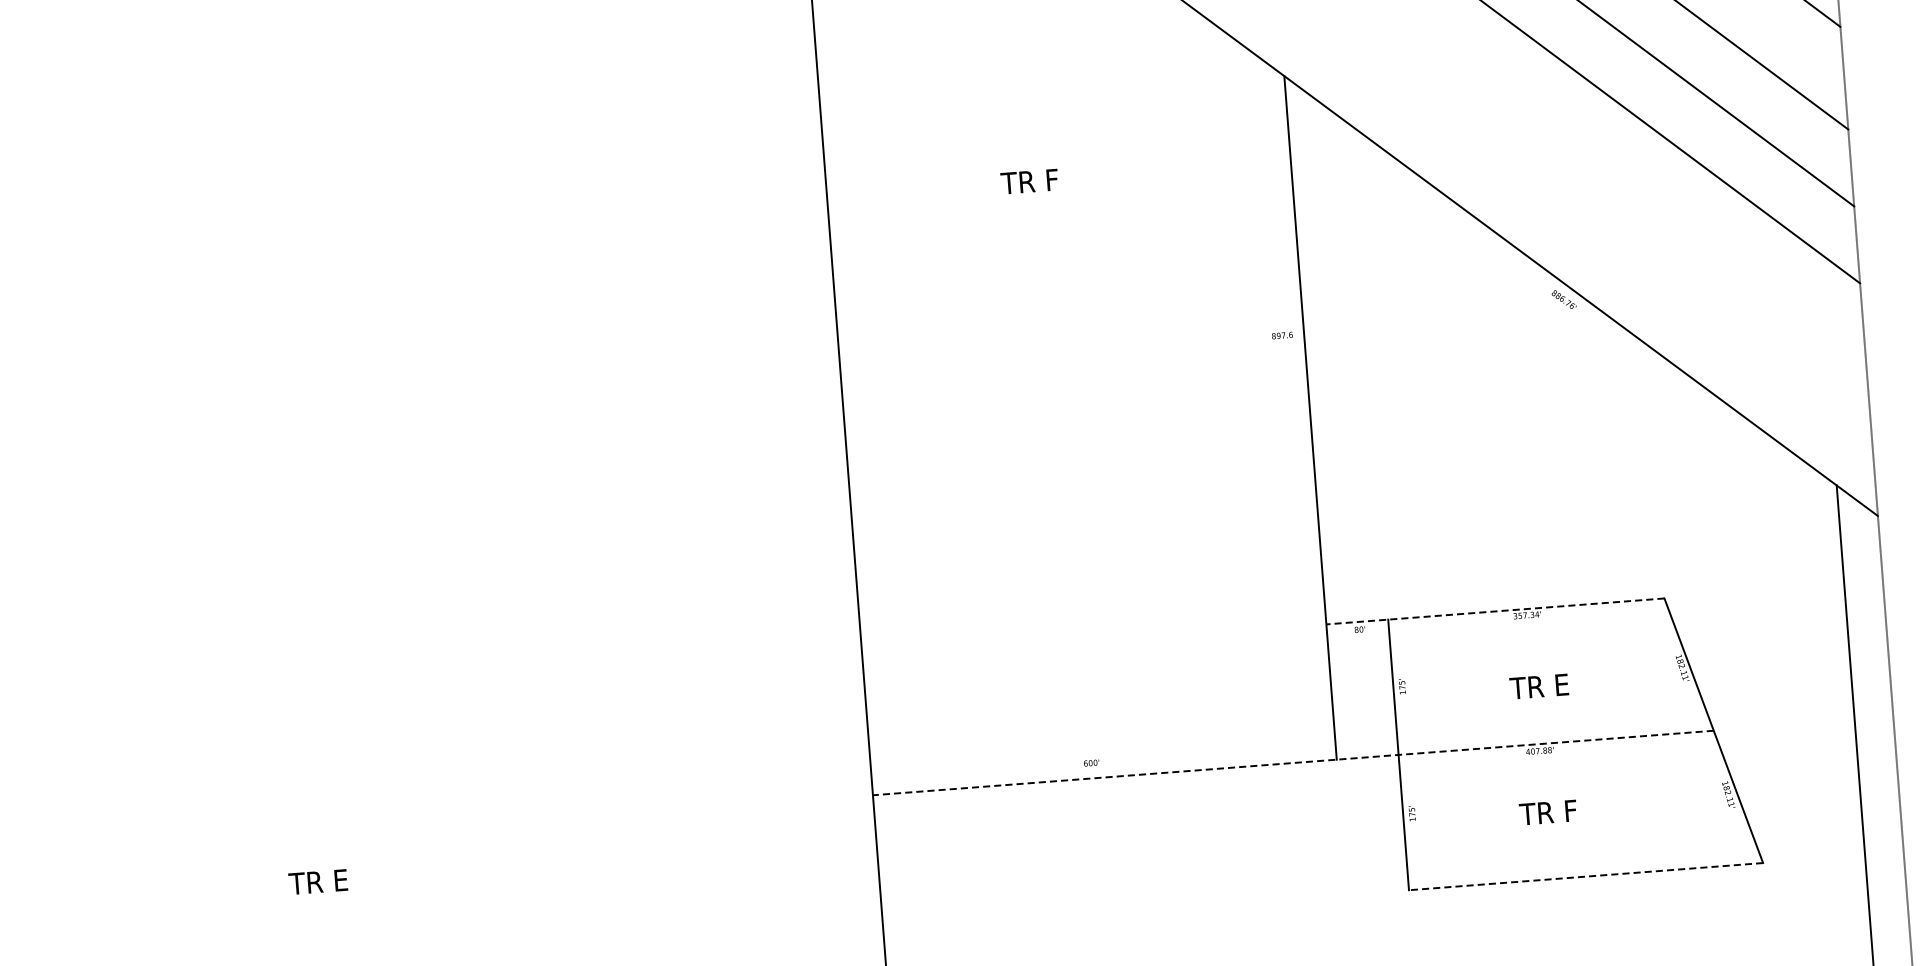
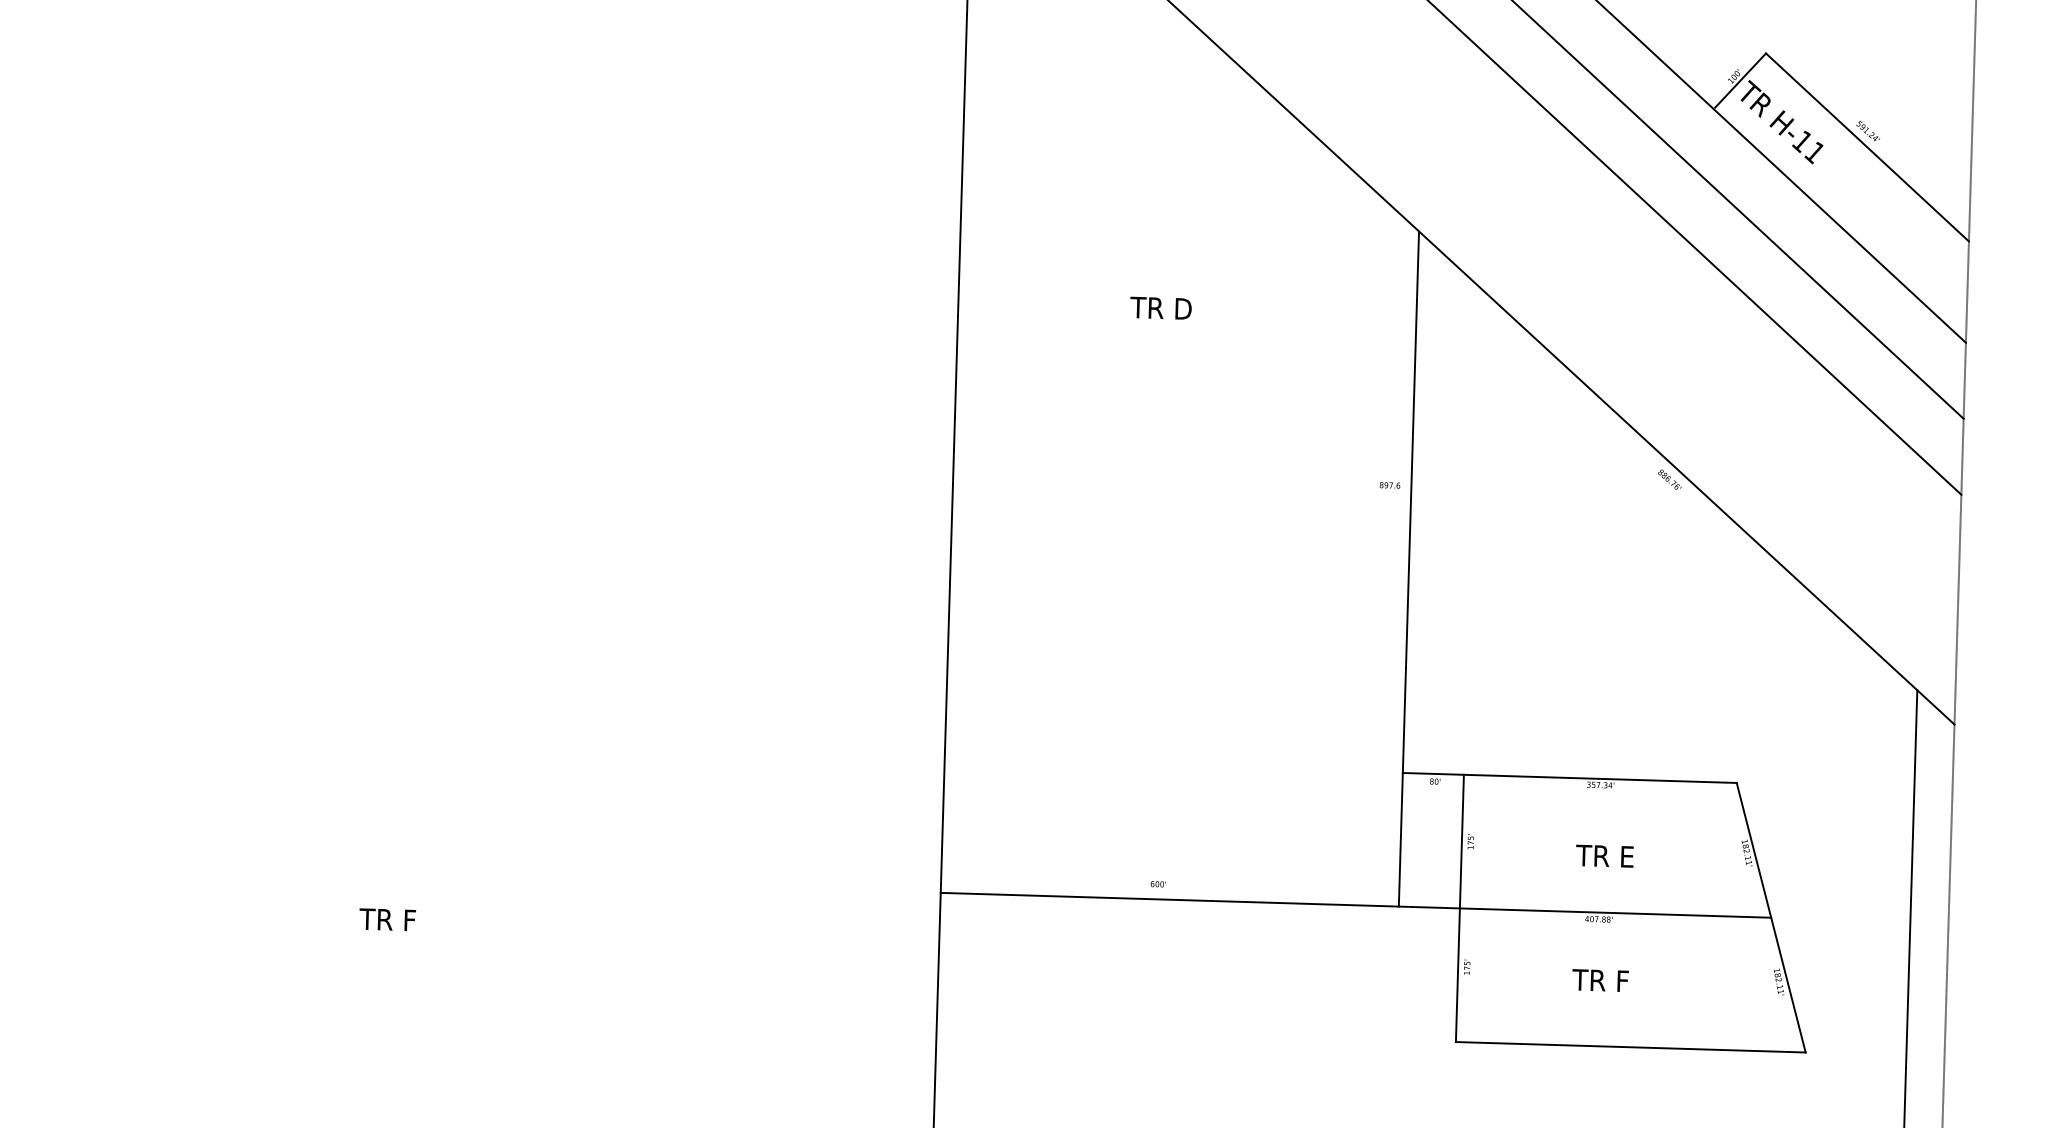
text: (1055, 179) -> (1184, 308), TR F -> TR D
line: (1495, 610) -> (1569, 777), dashed -> solid
line: (1292, 763) -> (1355, 905), dashed -> solid
line: (1585, 876) -> (1630, 1047), dashed -> solid
text: (342, 880) -> (412, 920), TR E -> TR F

